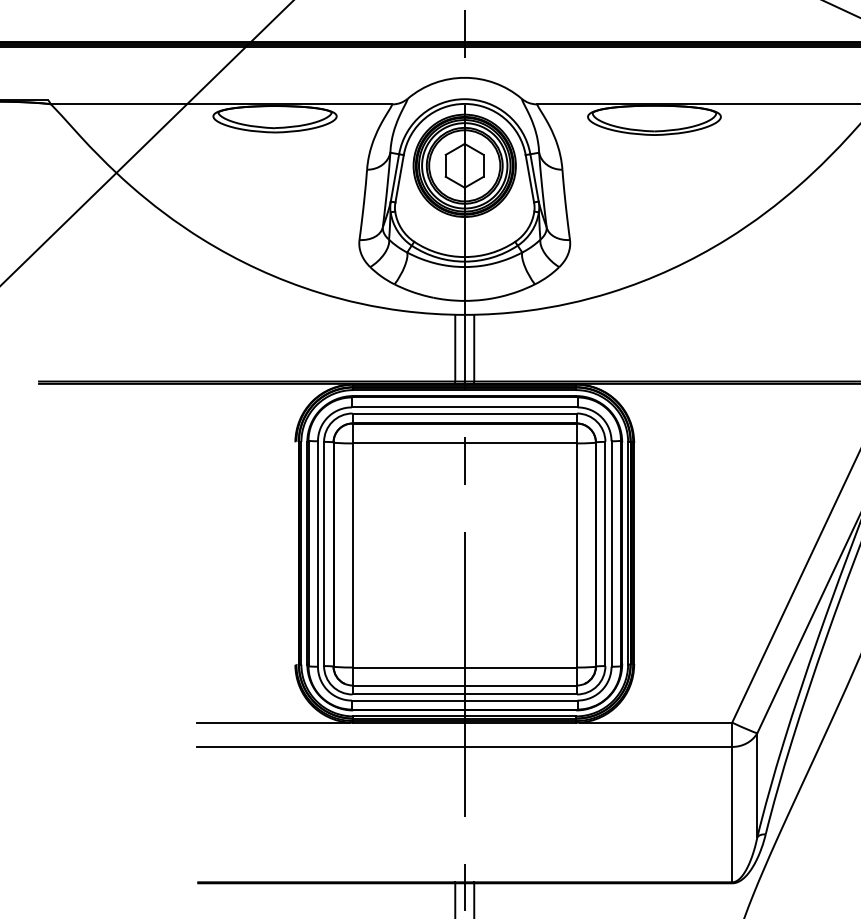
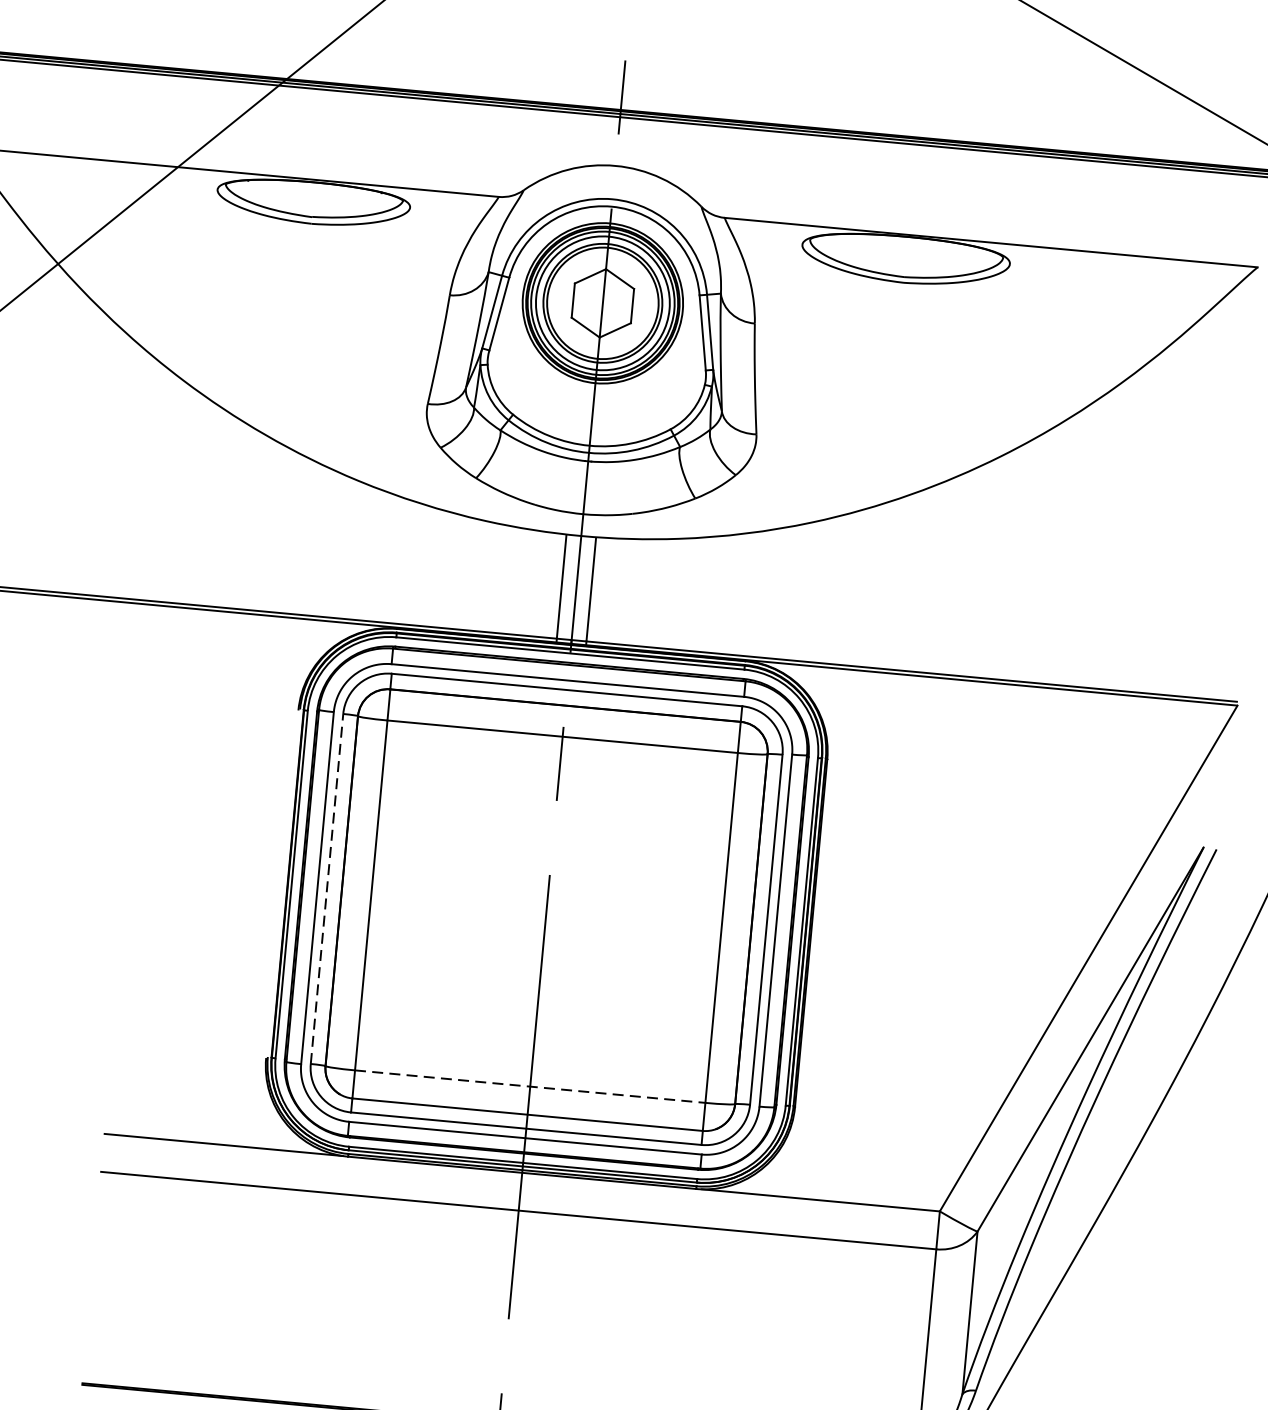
line: (324, 553) -> (327, 888), solid -> dashed
line: (465, 667) -> (531, 1086), solid -> dashed

